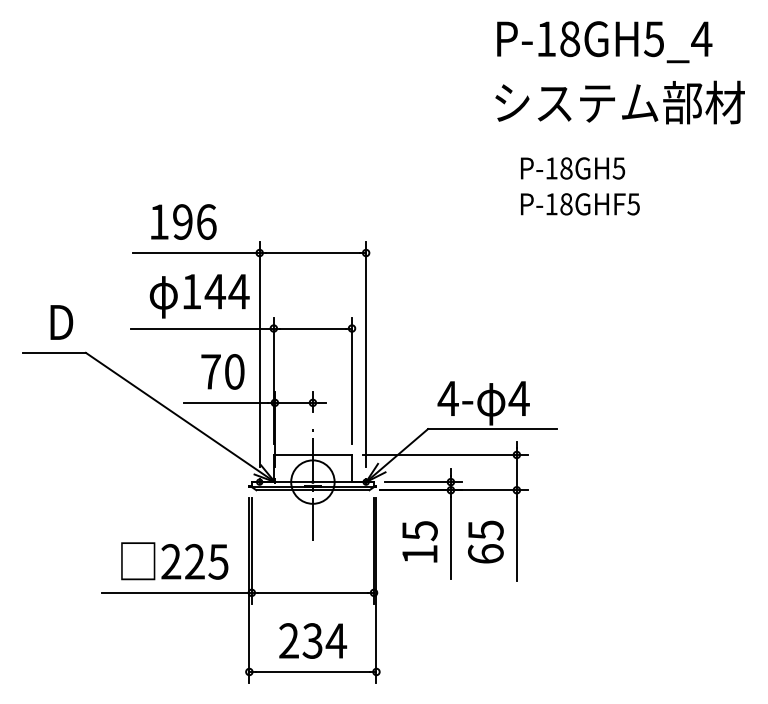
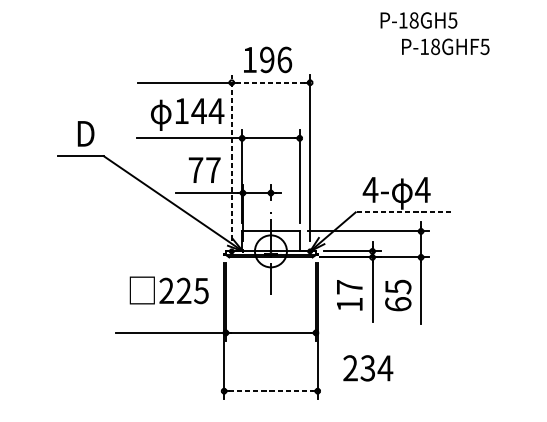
text: (573, 168) -> (419, 20), moved
text: (580, 204) -> (445, 47), moved
text: (183, 221) -> (267, 59), moved
line: (312, 253) -> (270, 83), solid -> dashed
line: (259, 354) -> (231, 157), solid -> dashed
text: (234, 371) -> (213, 169), 70 -> 77
line: (492, 429) -> (403, 212), solid -> dashed
text: (419, 531) -> (349, 287), 15 -> 17
text: (174, 561) -> (169, 290), moved
text: (313, 640) -> (368, 367), moved
line: (313, 671) -> (271, 390), solid -> dashed

